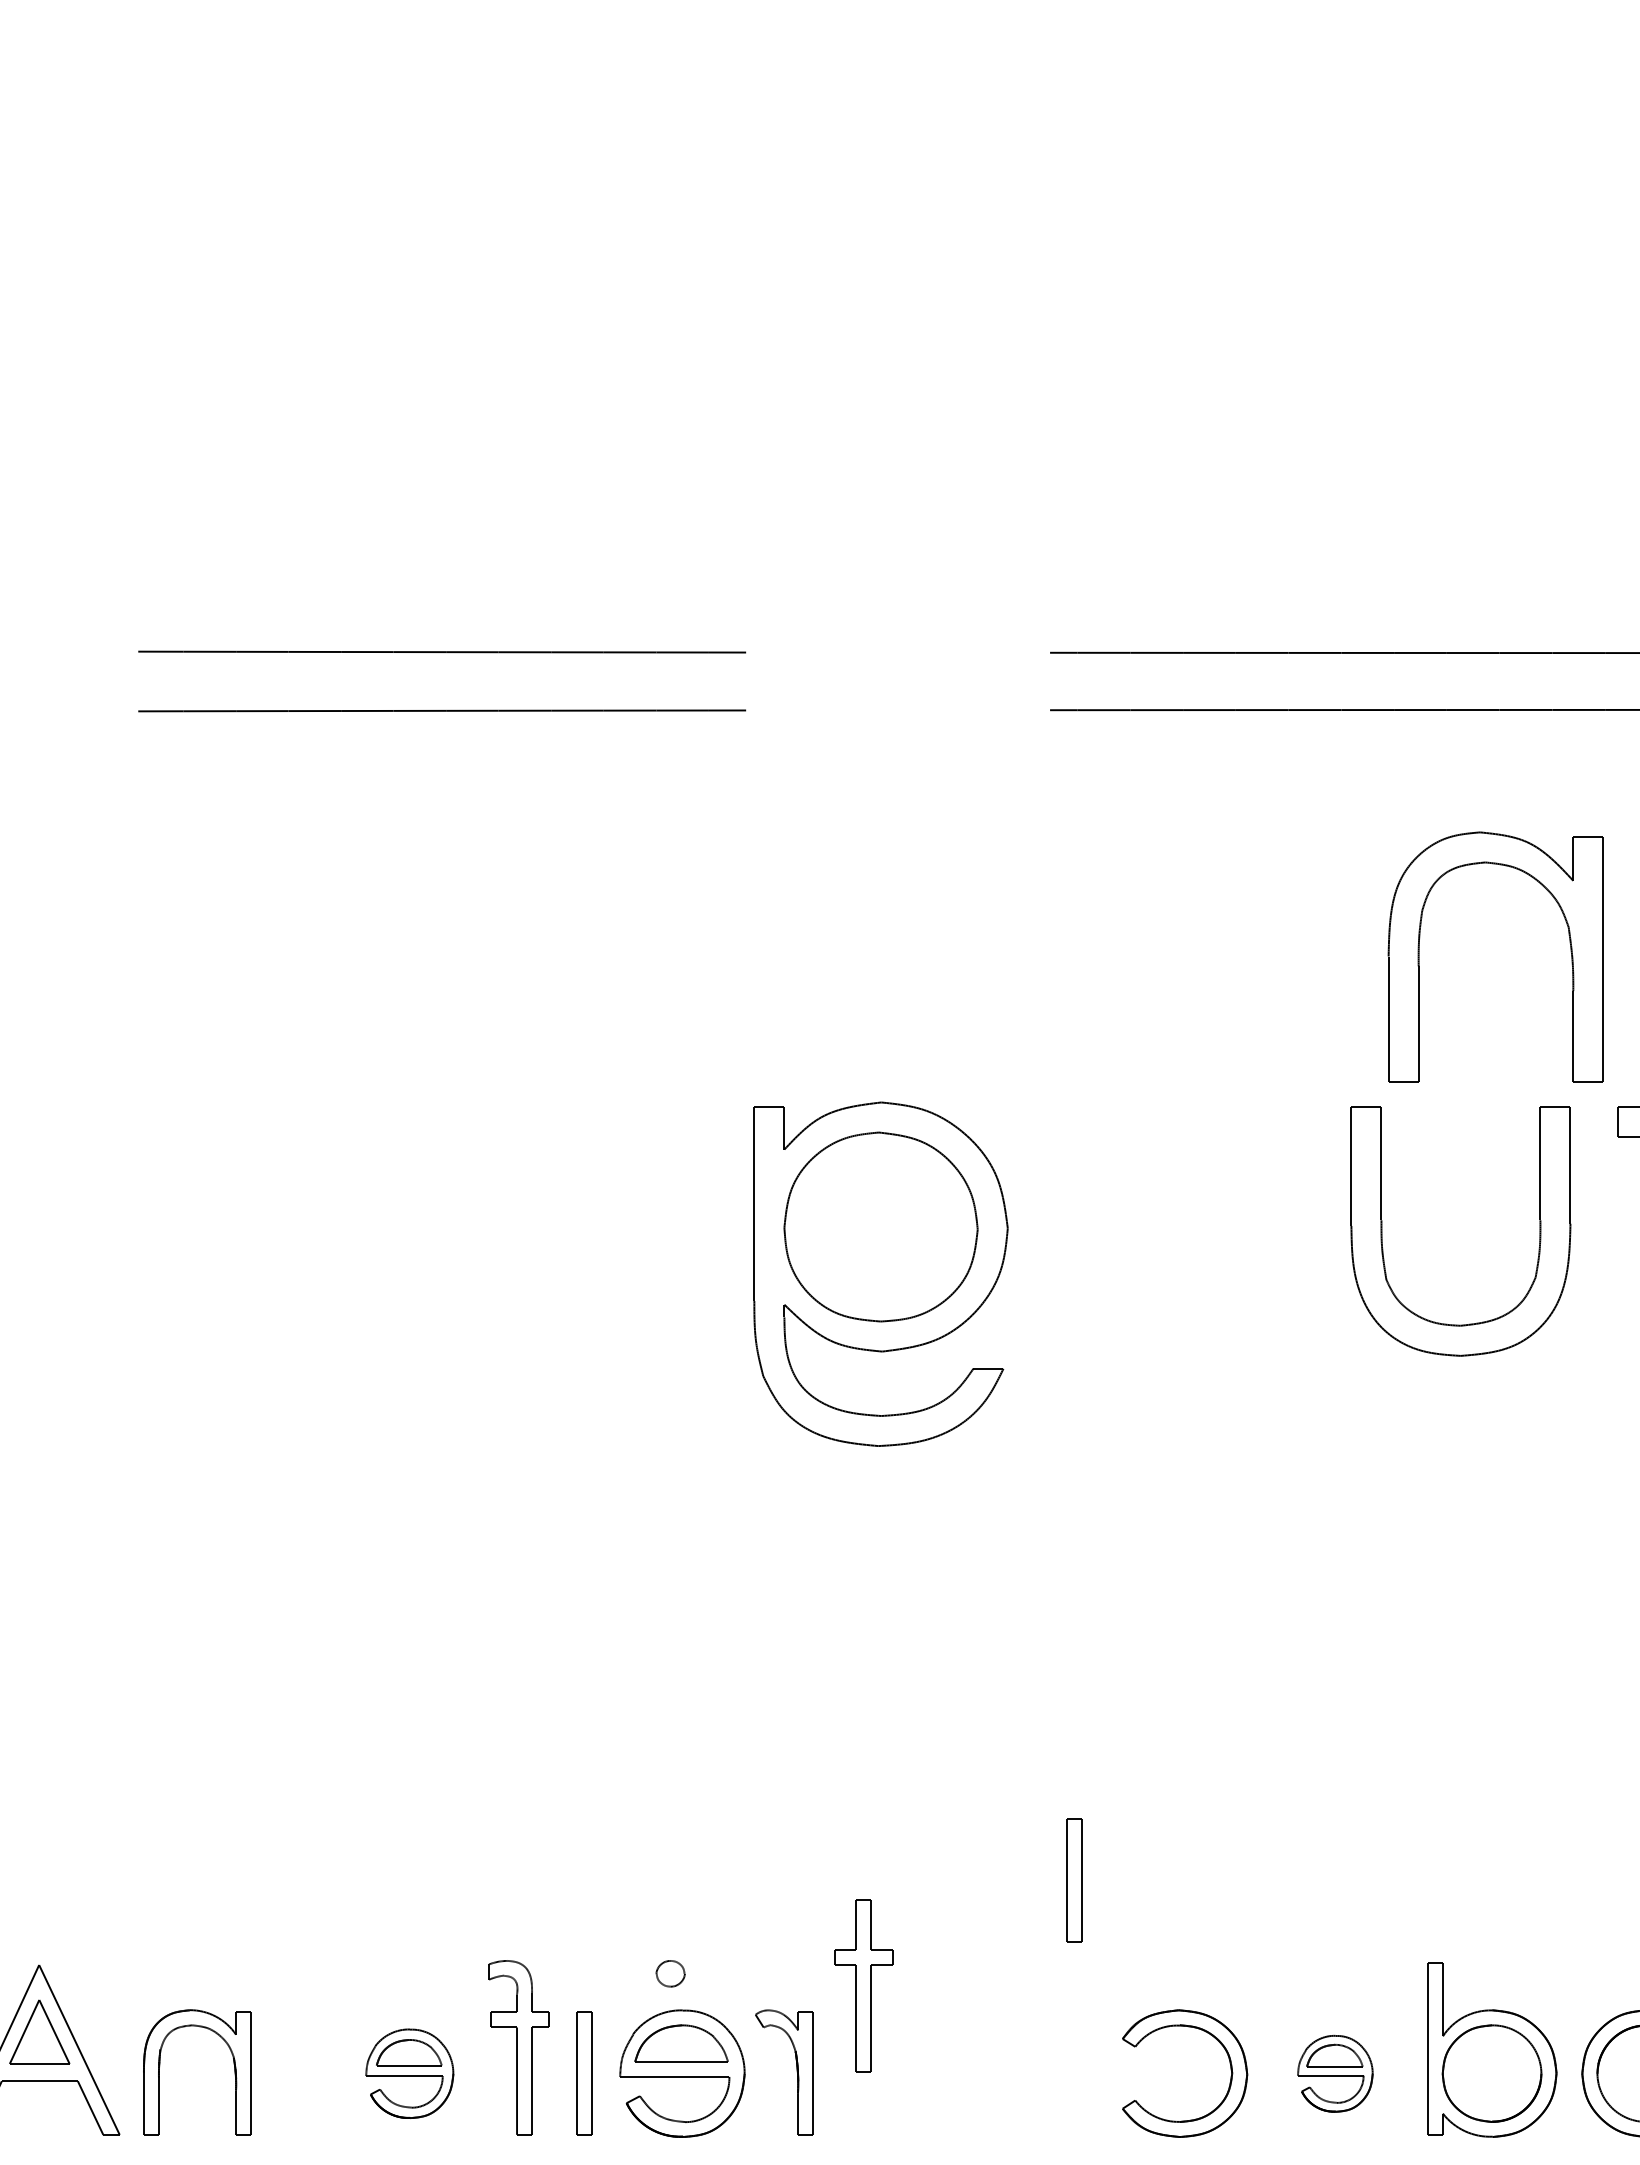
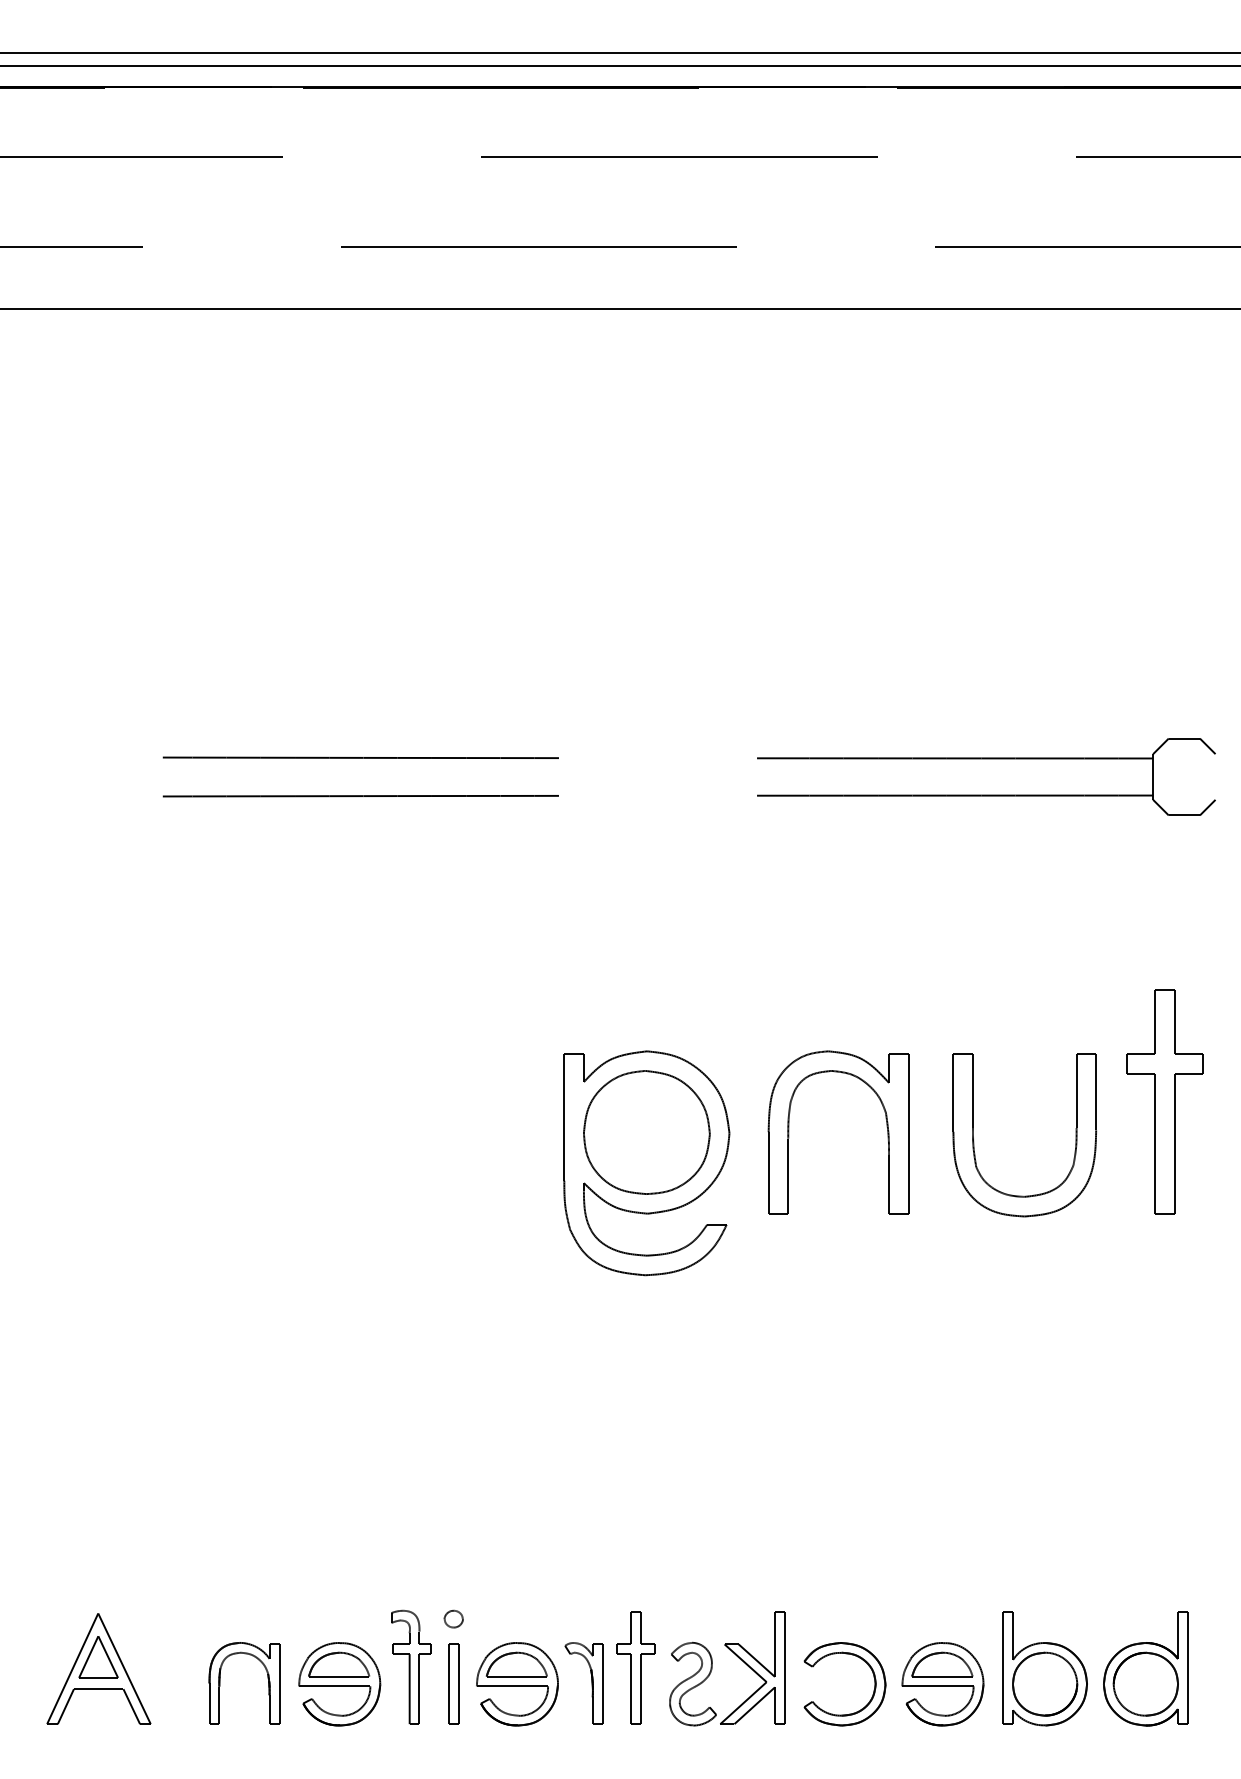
part: (1569, 947) -> (886, 1126), moved
part: (1073, 1879) -> (772, 1557), removed
part: (670, 1972) -> (453, 1618), moved
part: (863, 1985) -> (635, 1667), moved
part: (1020, 2032) -> (737, 1657), added
part: (232, 2064) -> (267, 1678), moved
part: (409, 2074) -> (339, 1684), size x1.43
part: (1334, 2074) -> (942, 1684), size x1.67

